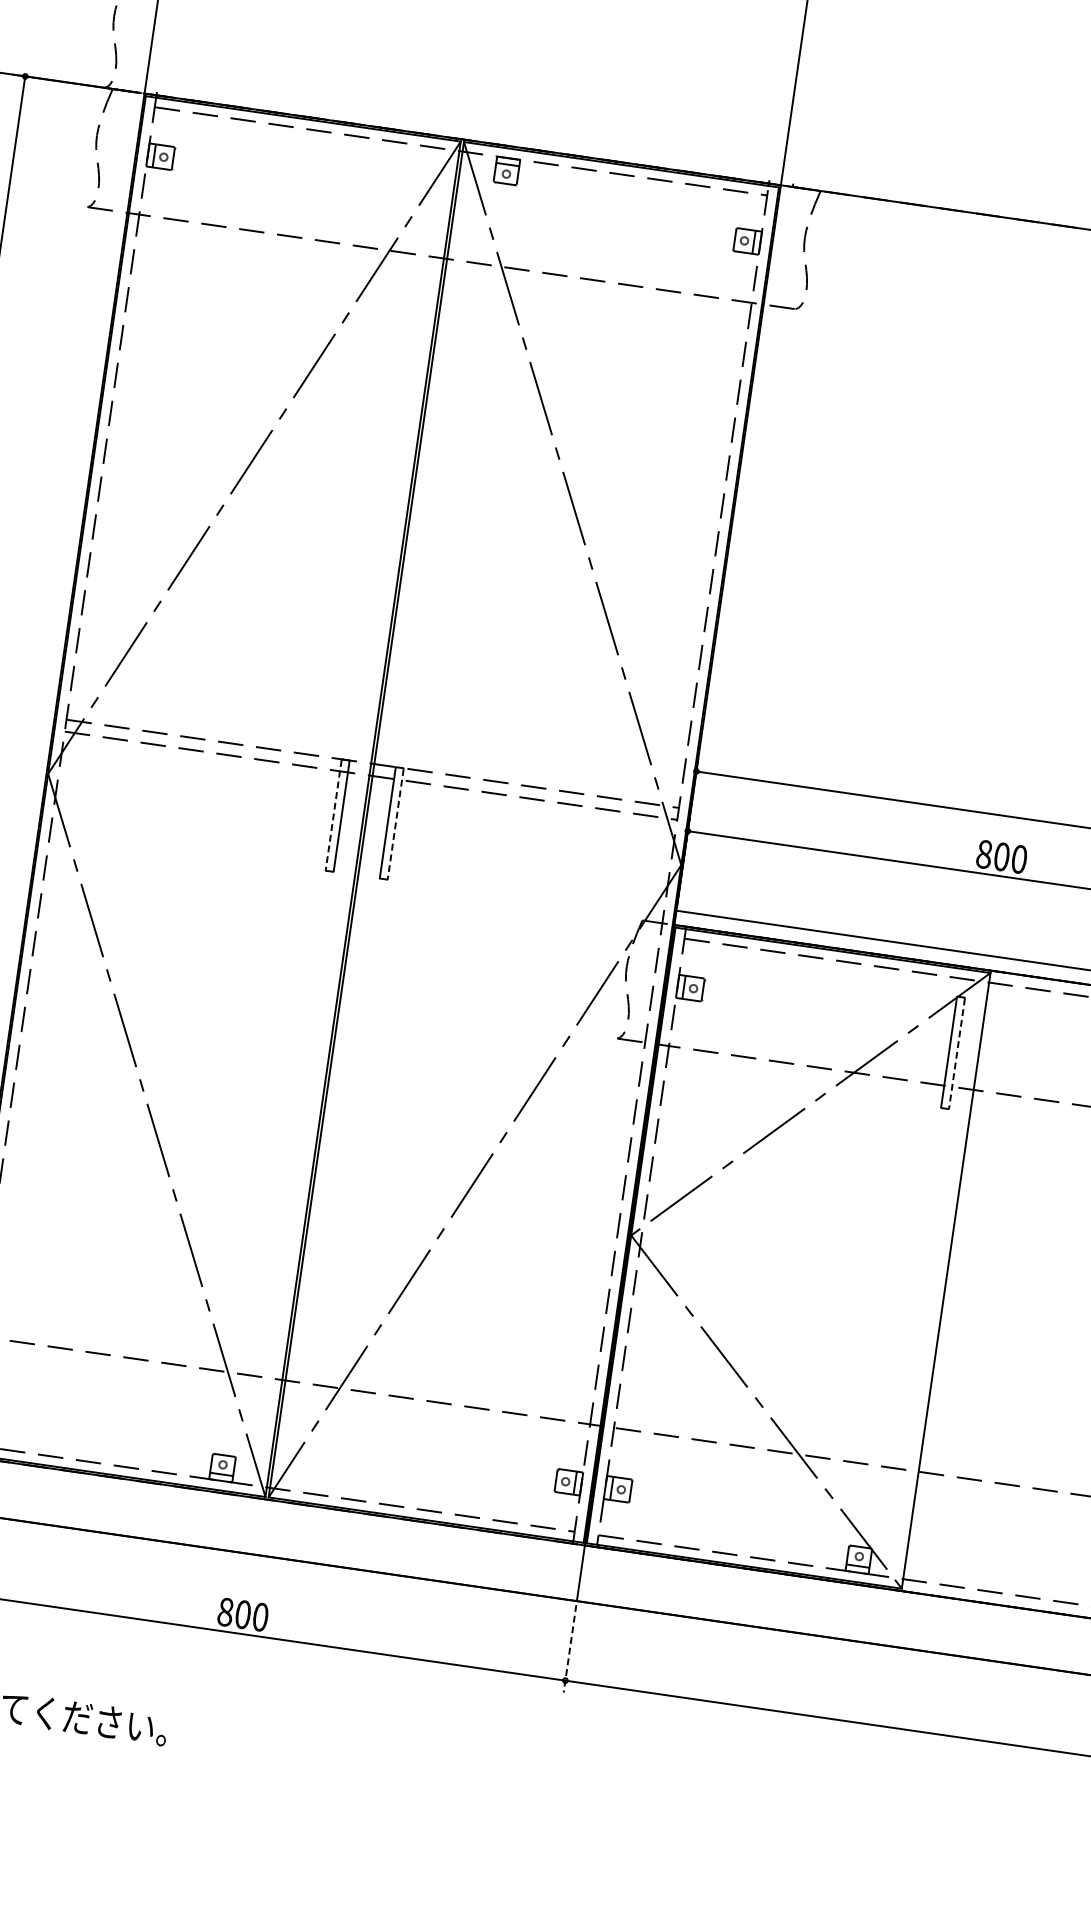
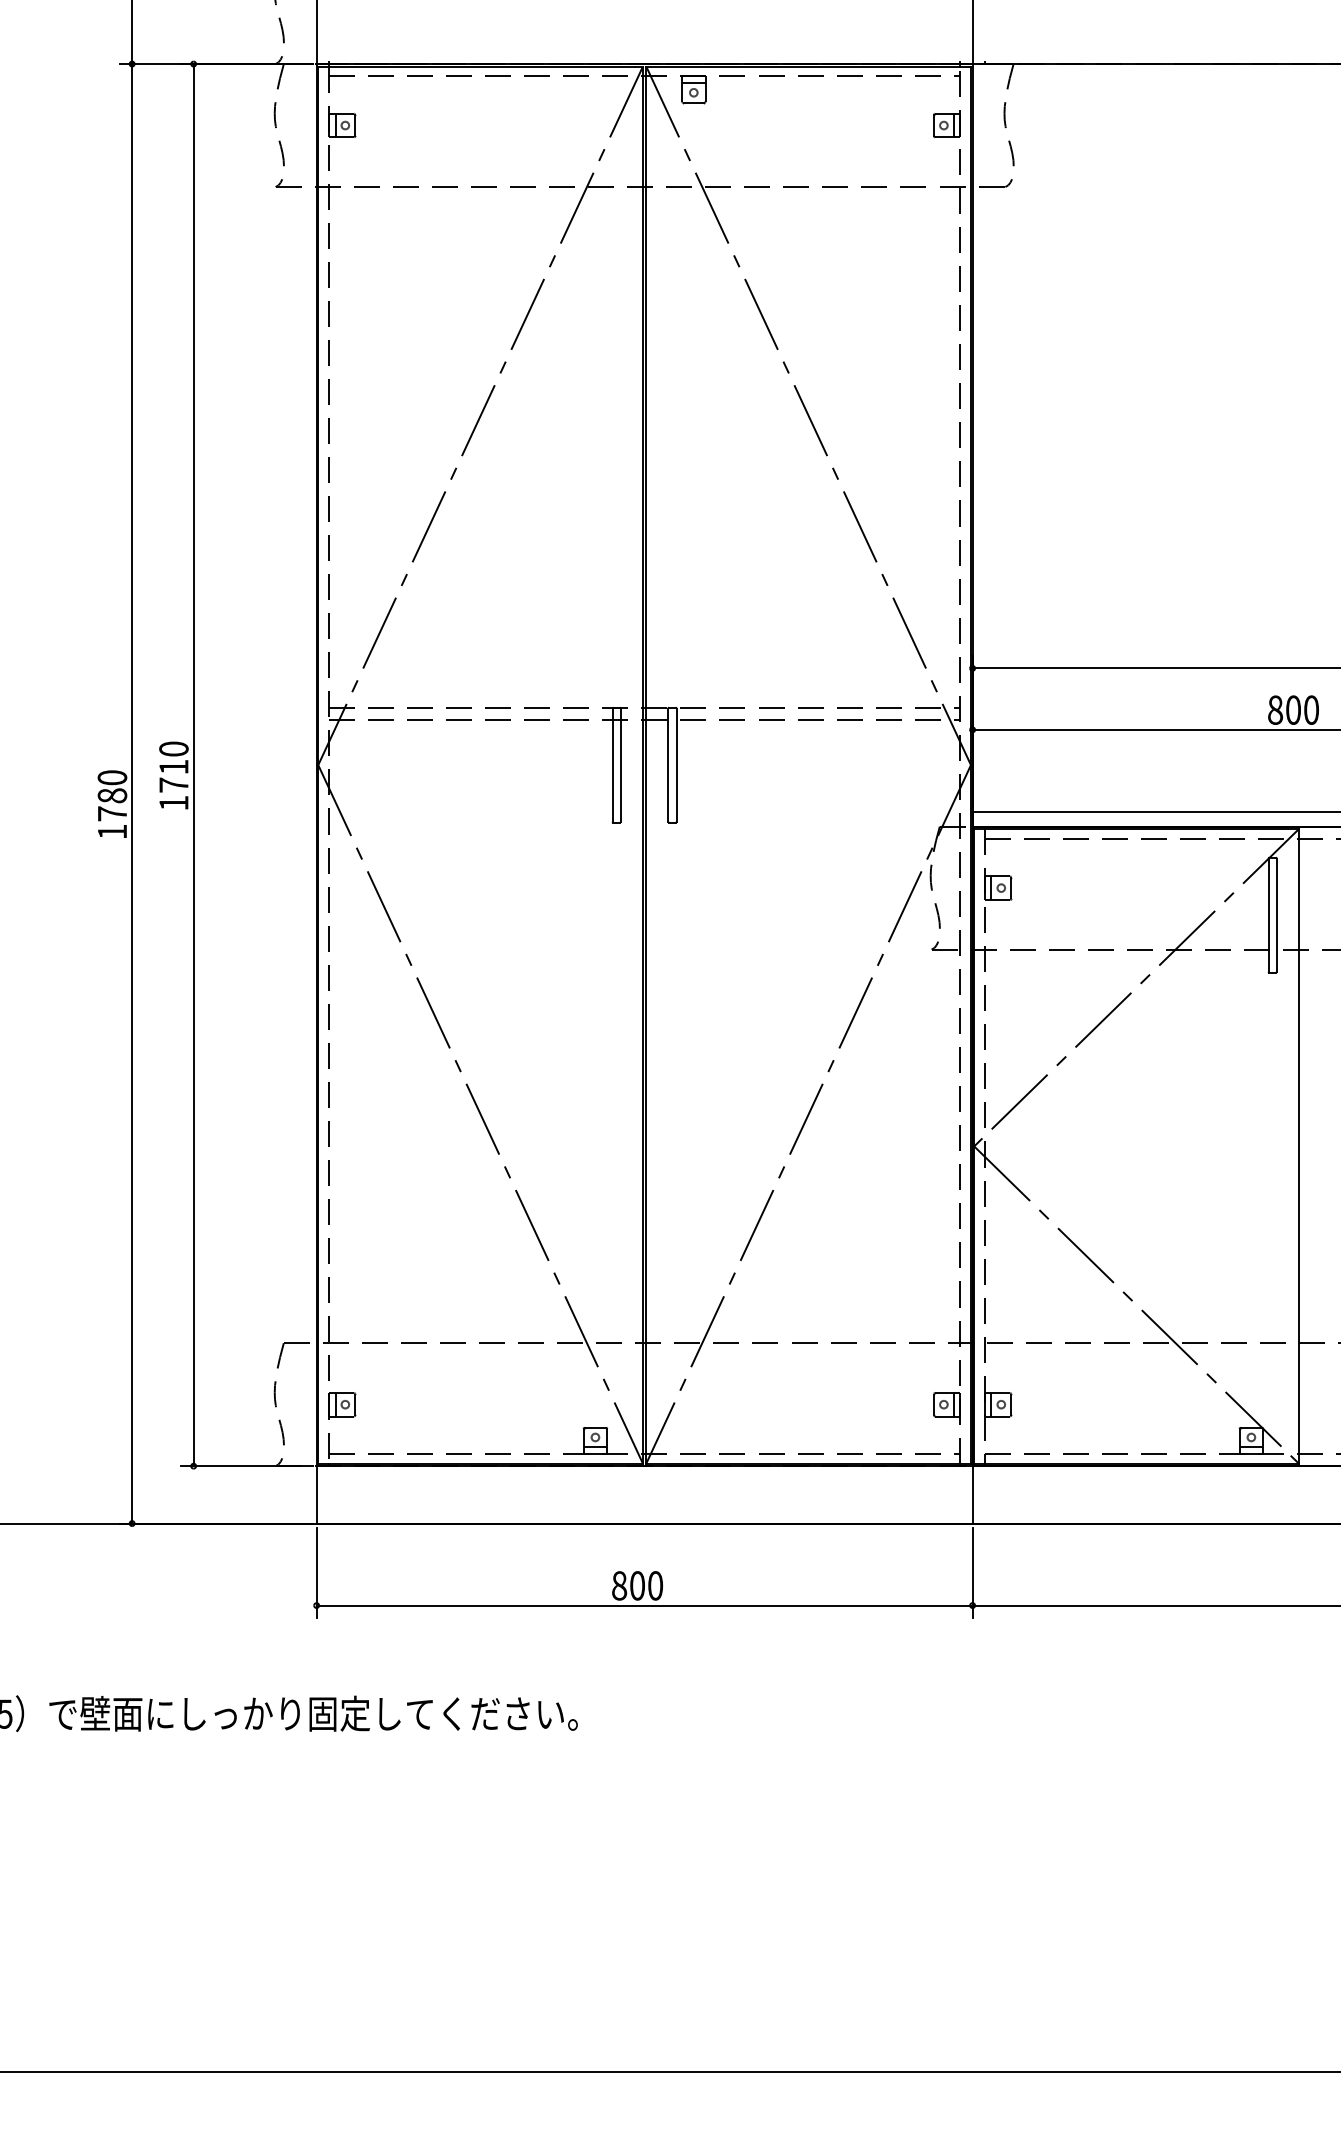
line: (333, 815) -> (612, 765), dashed -> solid
line: (395, 824) -> (676, 765), dashed -> solid
line: (956, 1053) -> (1276, 915), dashed -> solid
line: (569, 1649) -> (972, 1573), dashed -> solid

